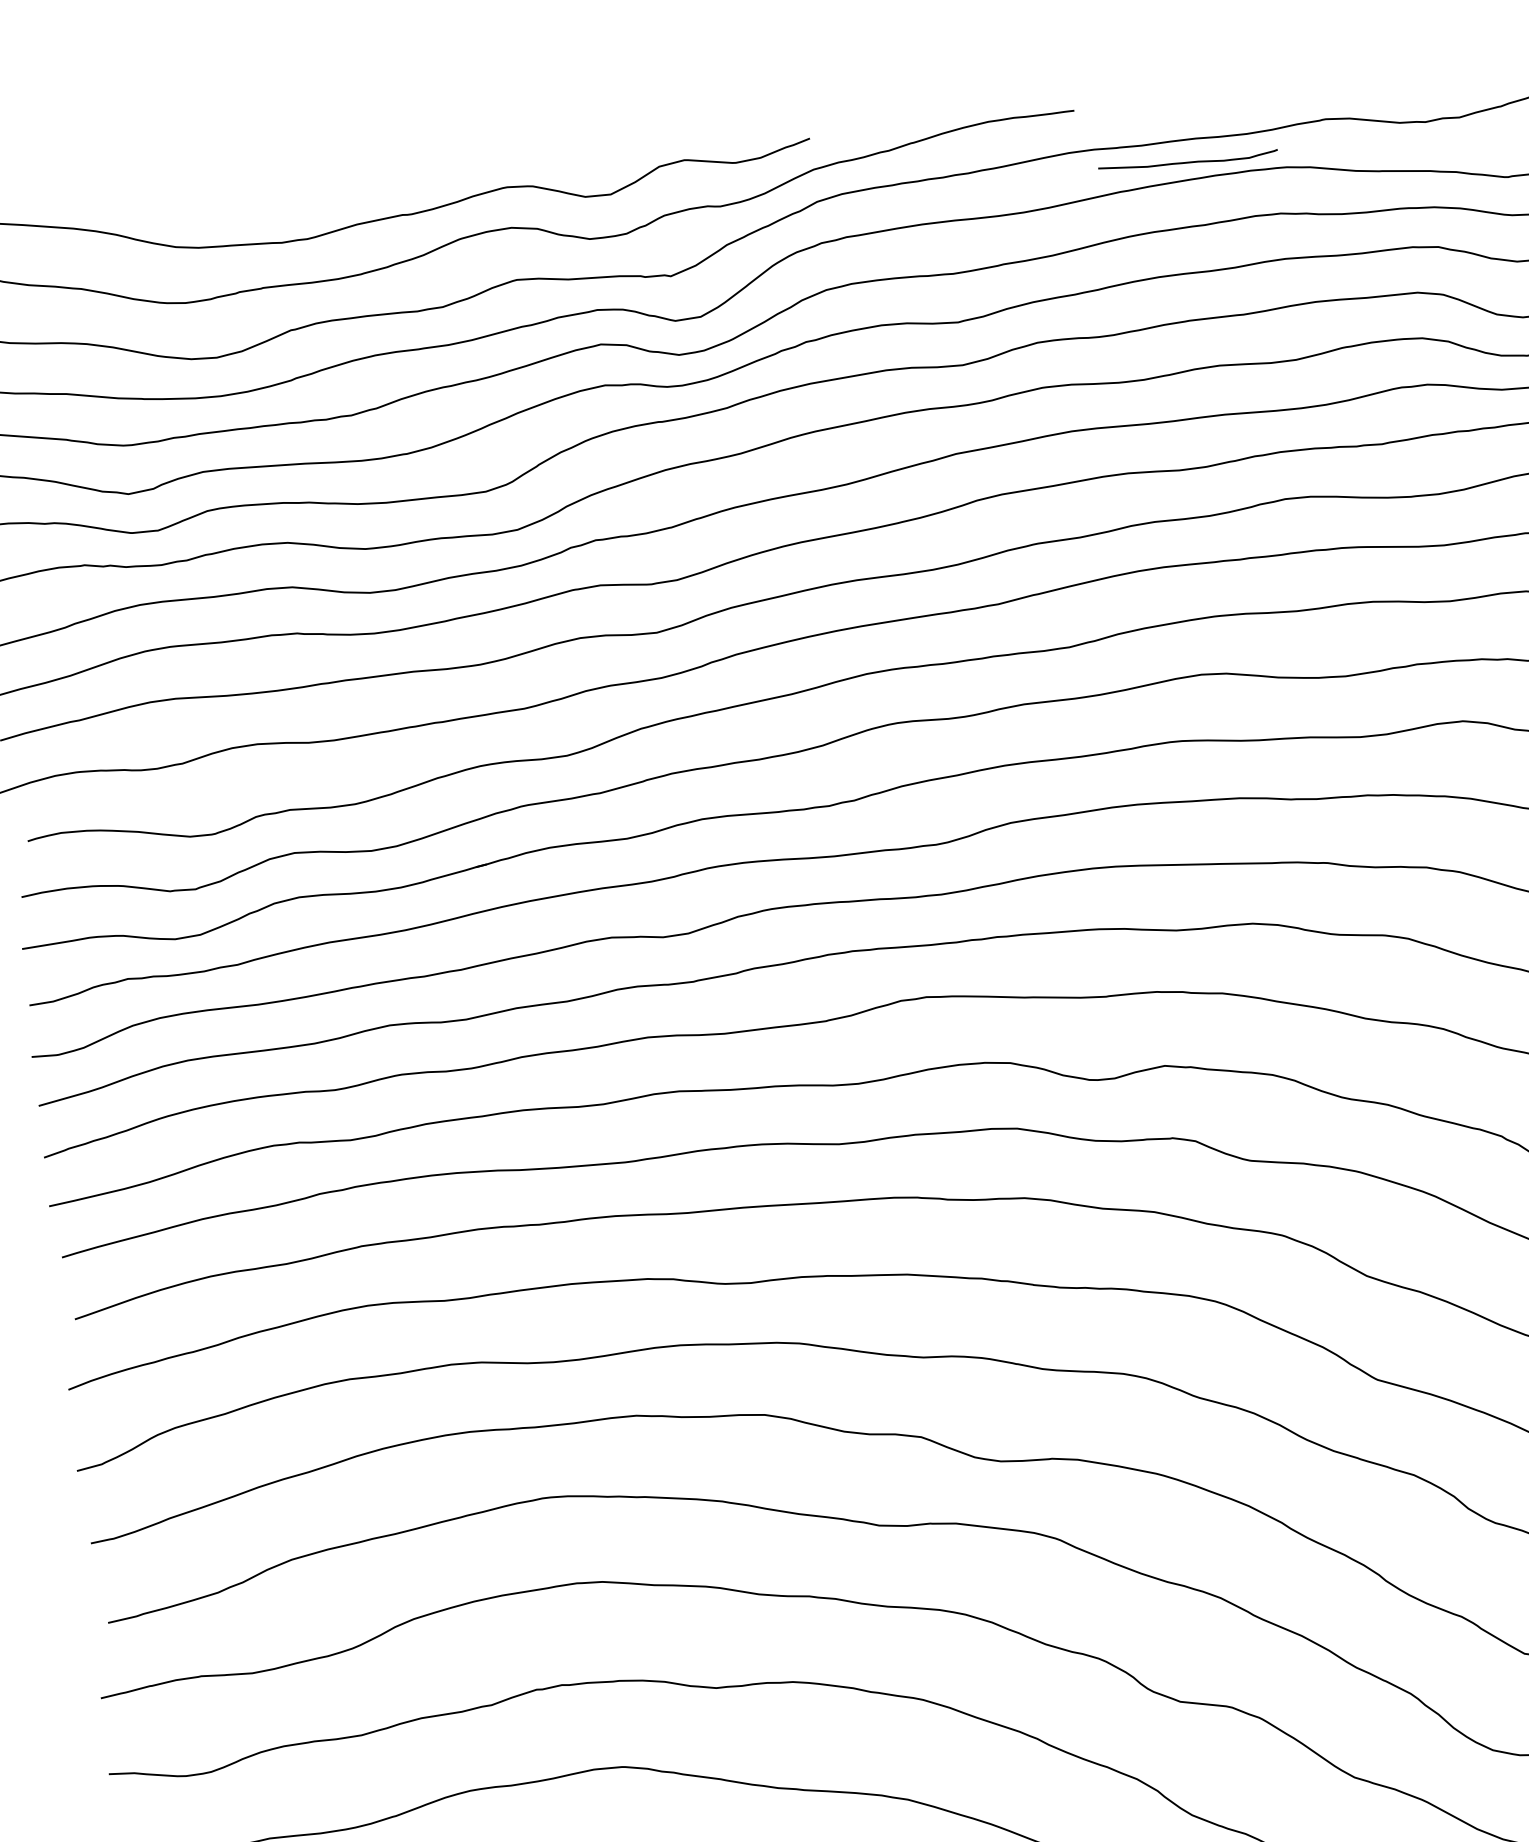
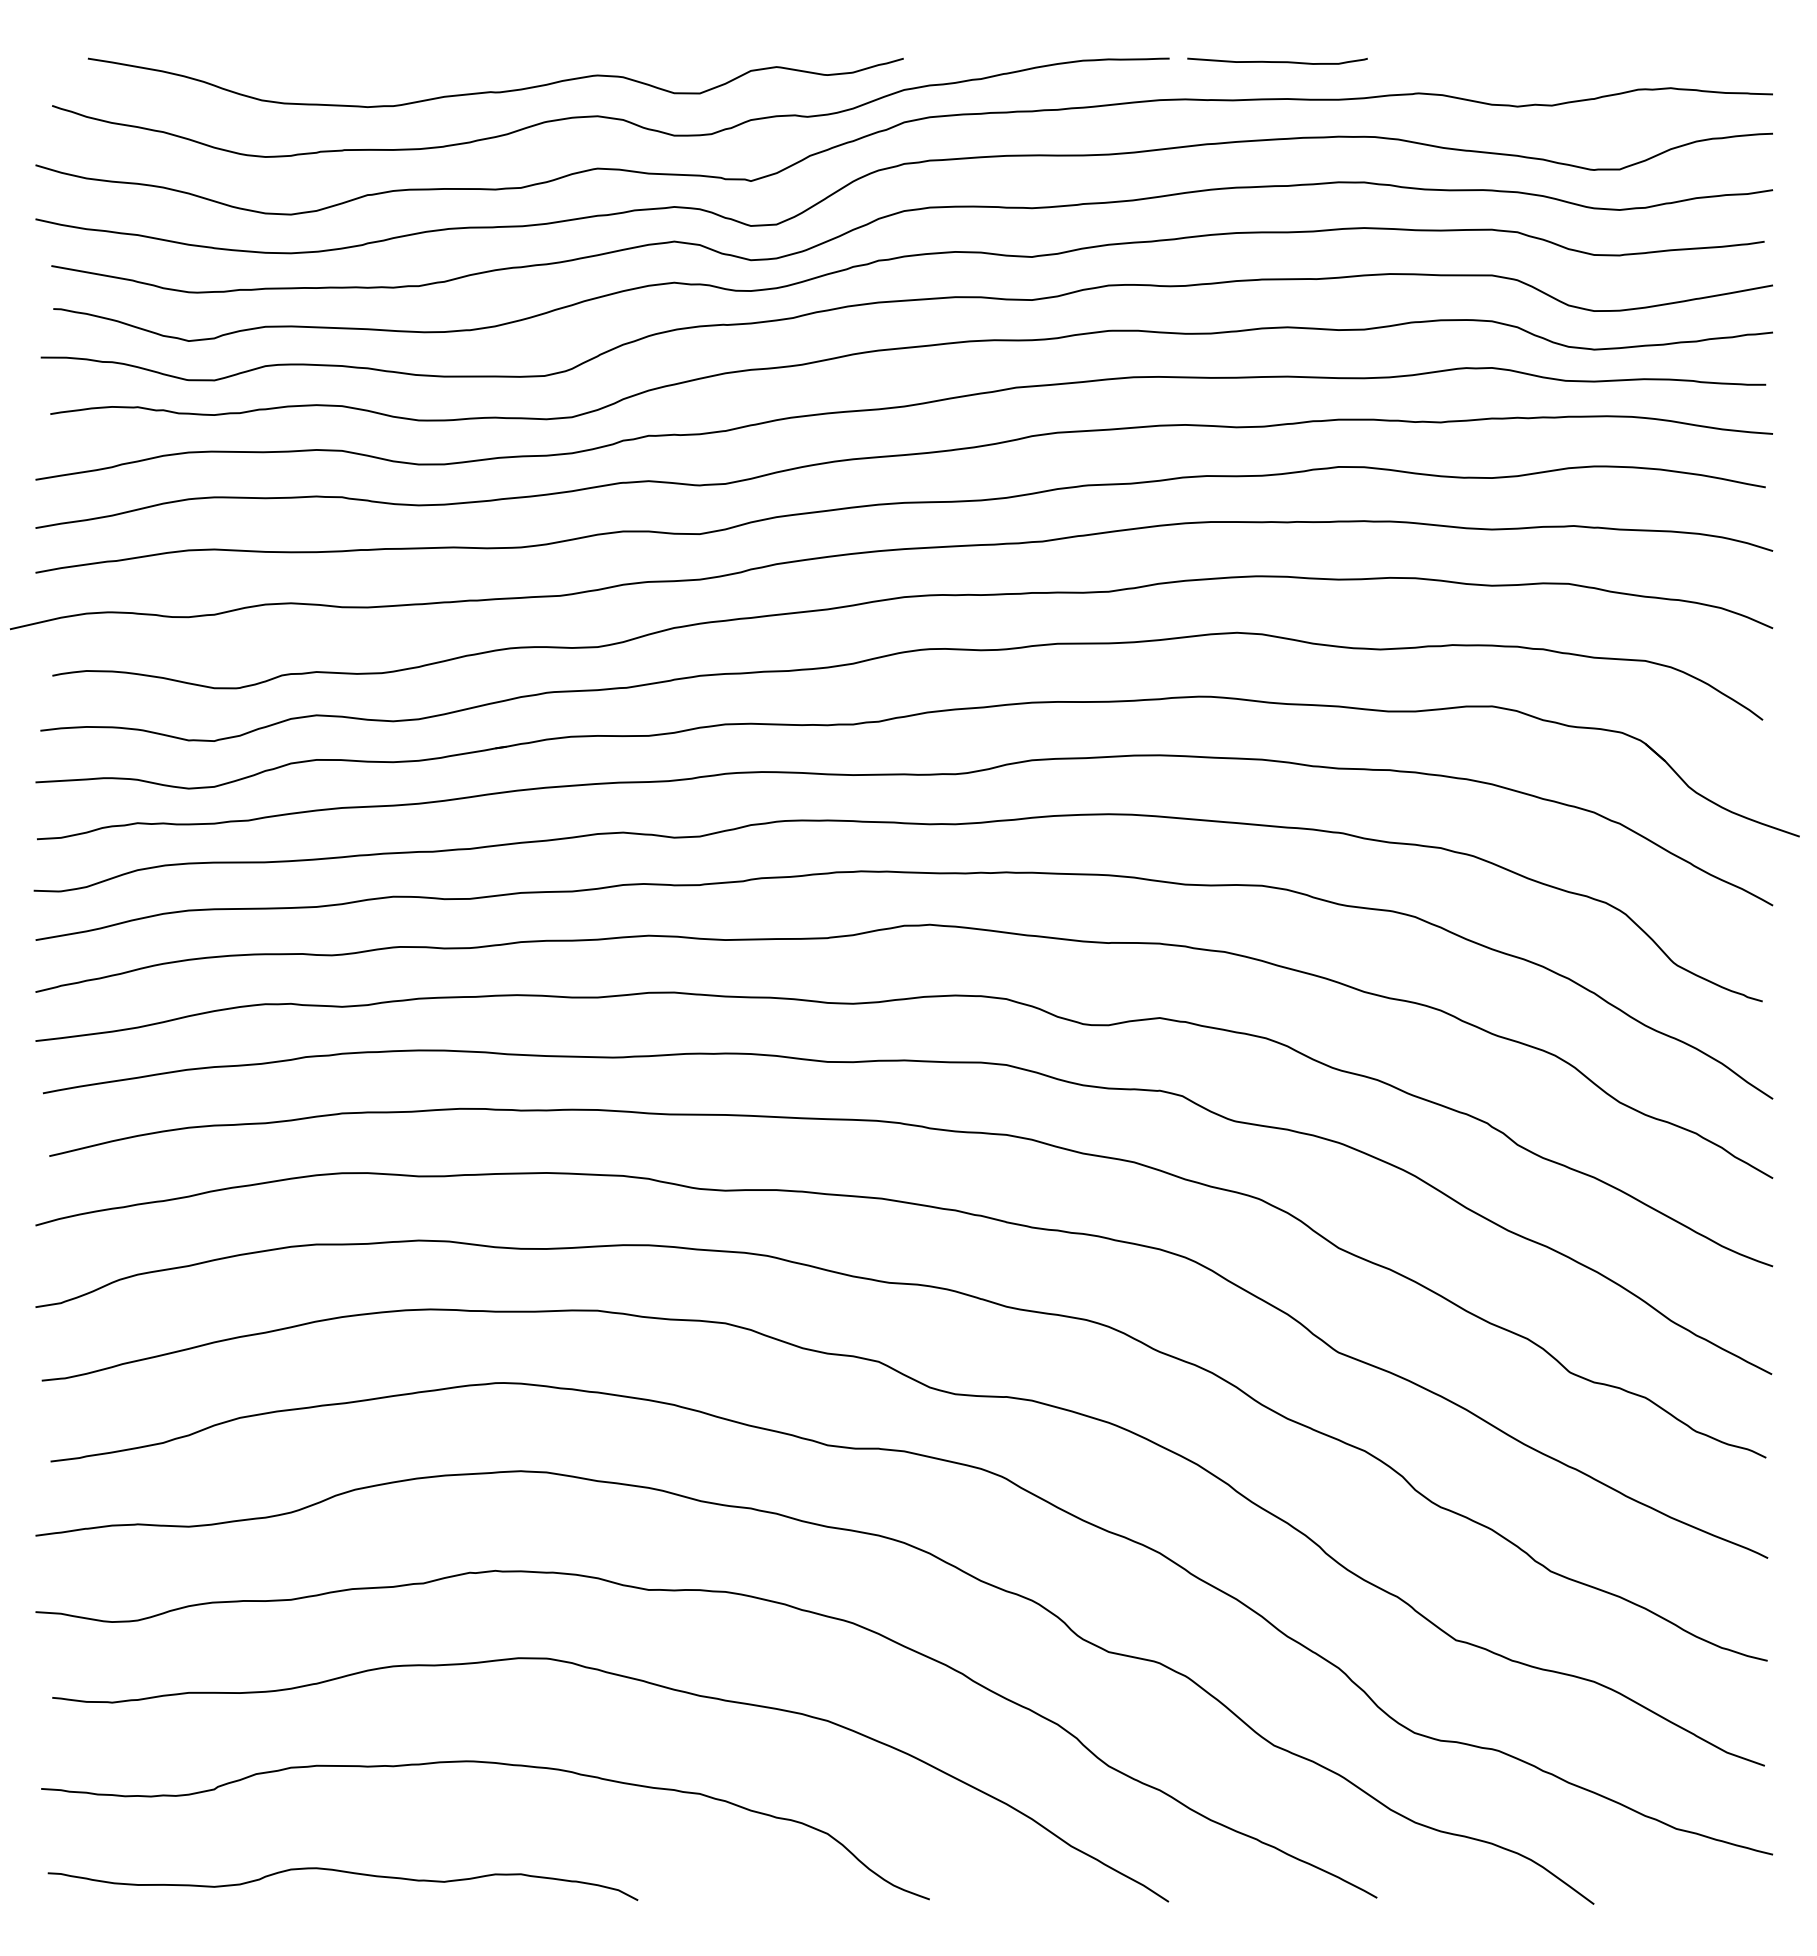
curve: (1188, 161) -> (1277, 61), moved

